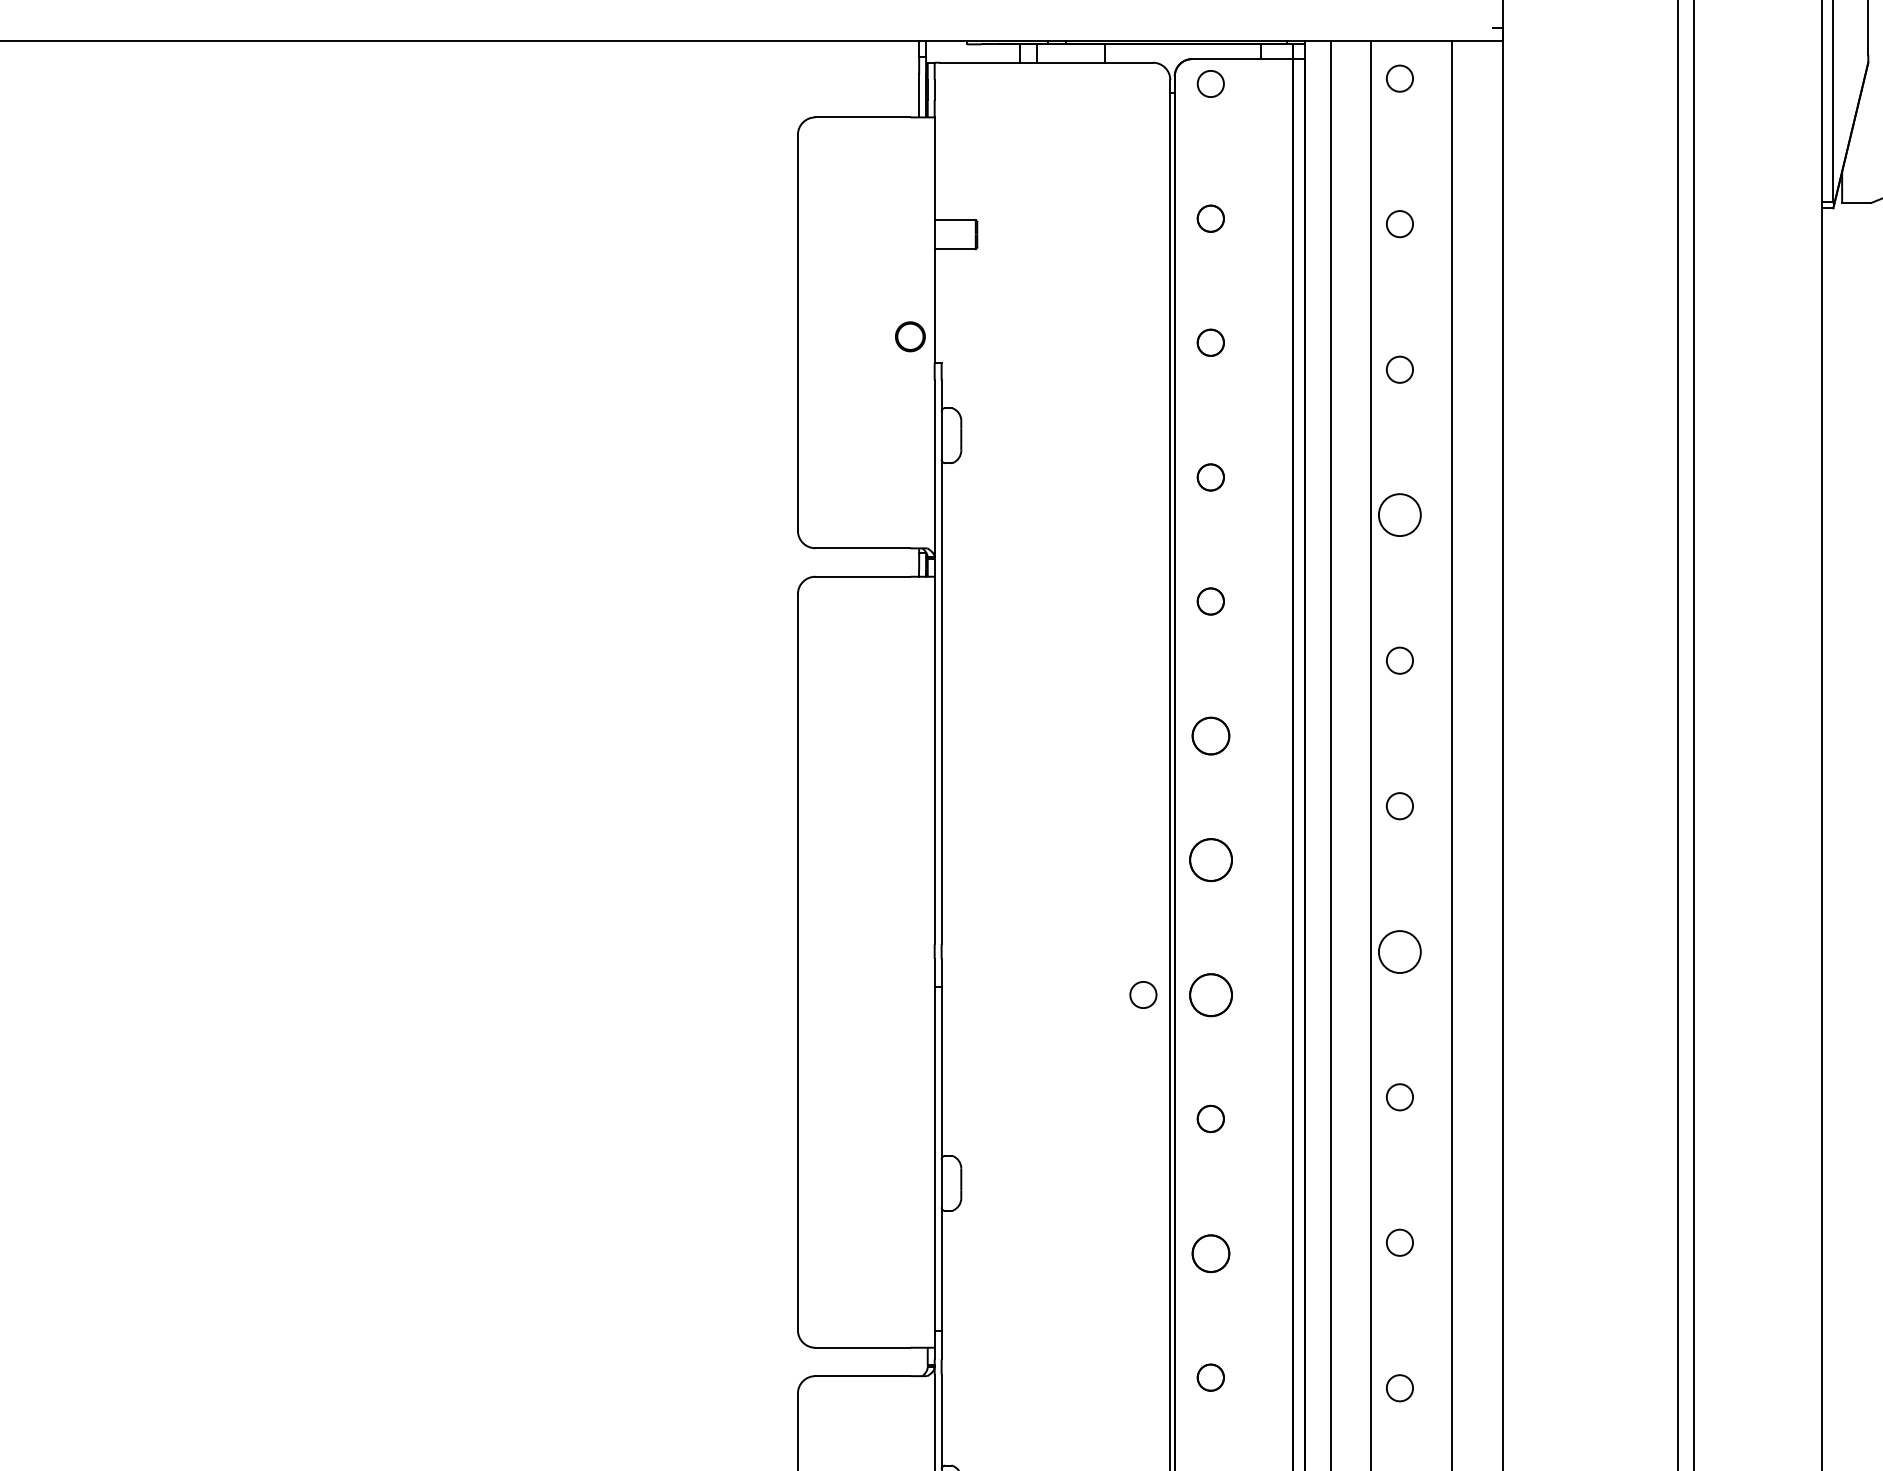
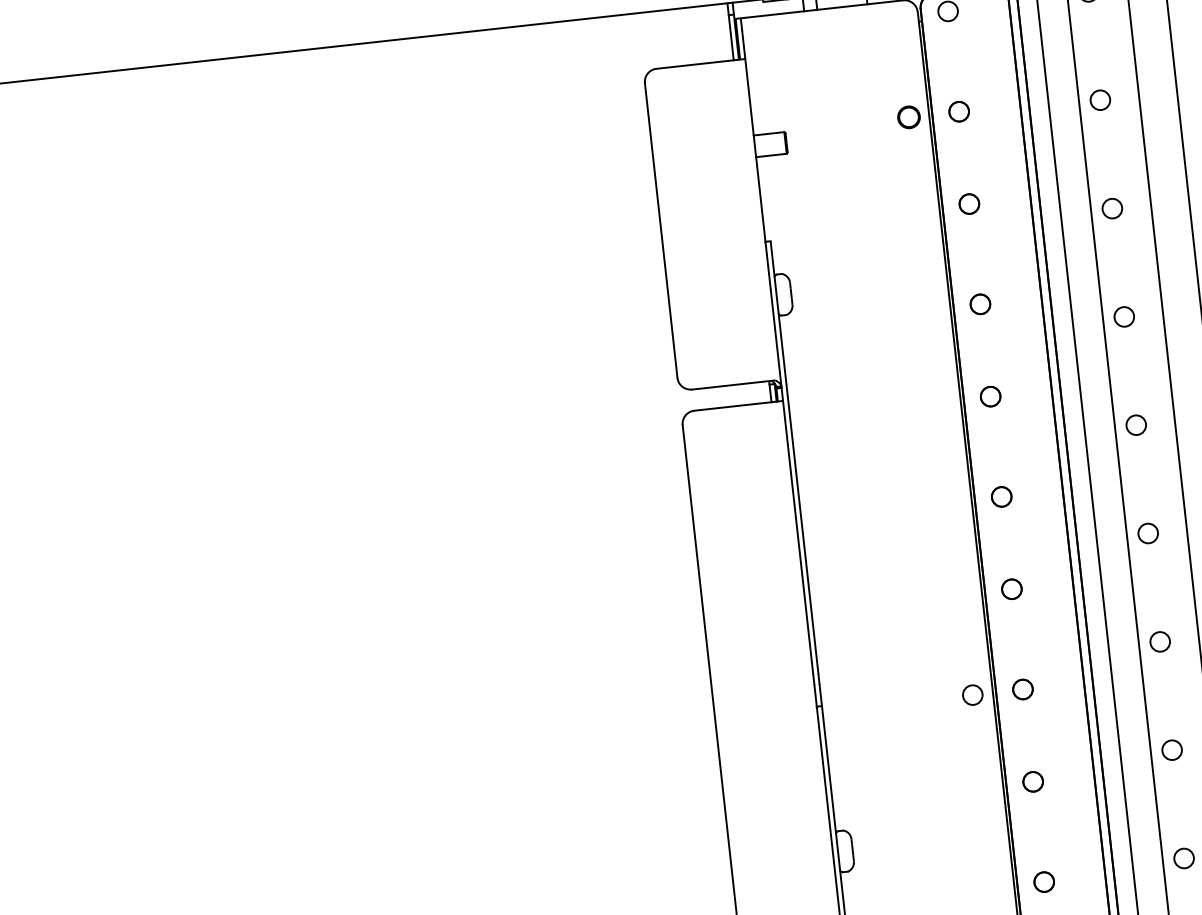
circle: (910, 336) -> (909, 117), moved
circle: (1399, 515) -> (1124, 317), size x0.62
circle: (1210, 736) -> (1001, 497), size x0.71
circle: (1210, 860) -> (1011, 589), size x0.62
circle: (1399, 951) -> (1159, 641), size x0.62
circle: (1210, 994) -> (1022, 689), size x0.62
circle: (1210, 1253) -> (1043, 882), size x0.71

